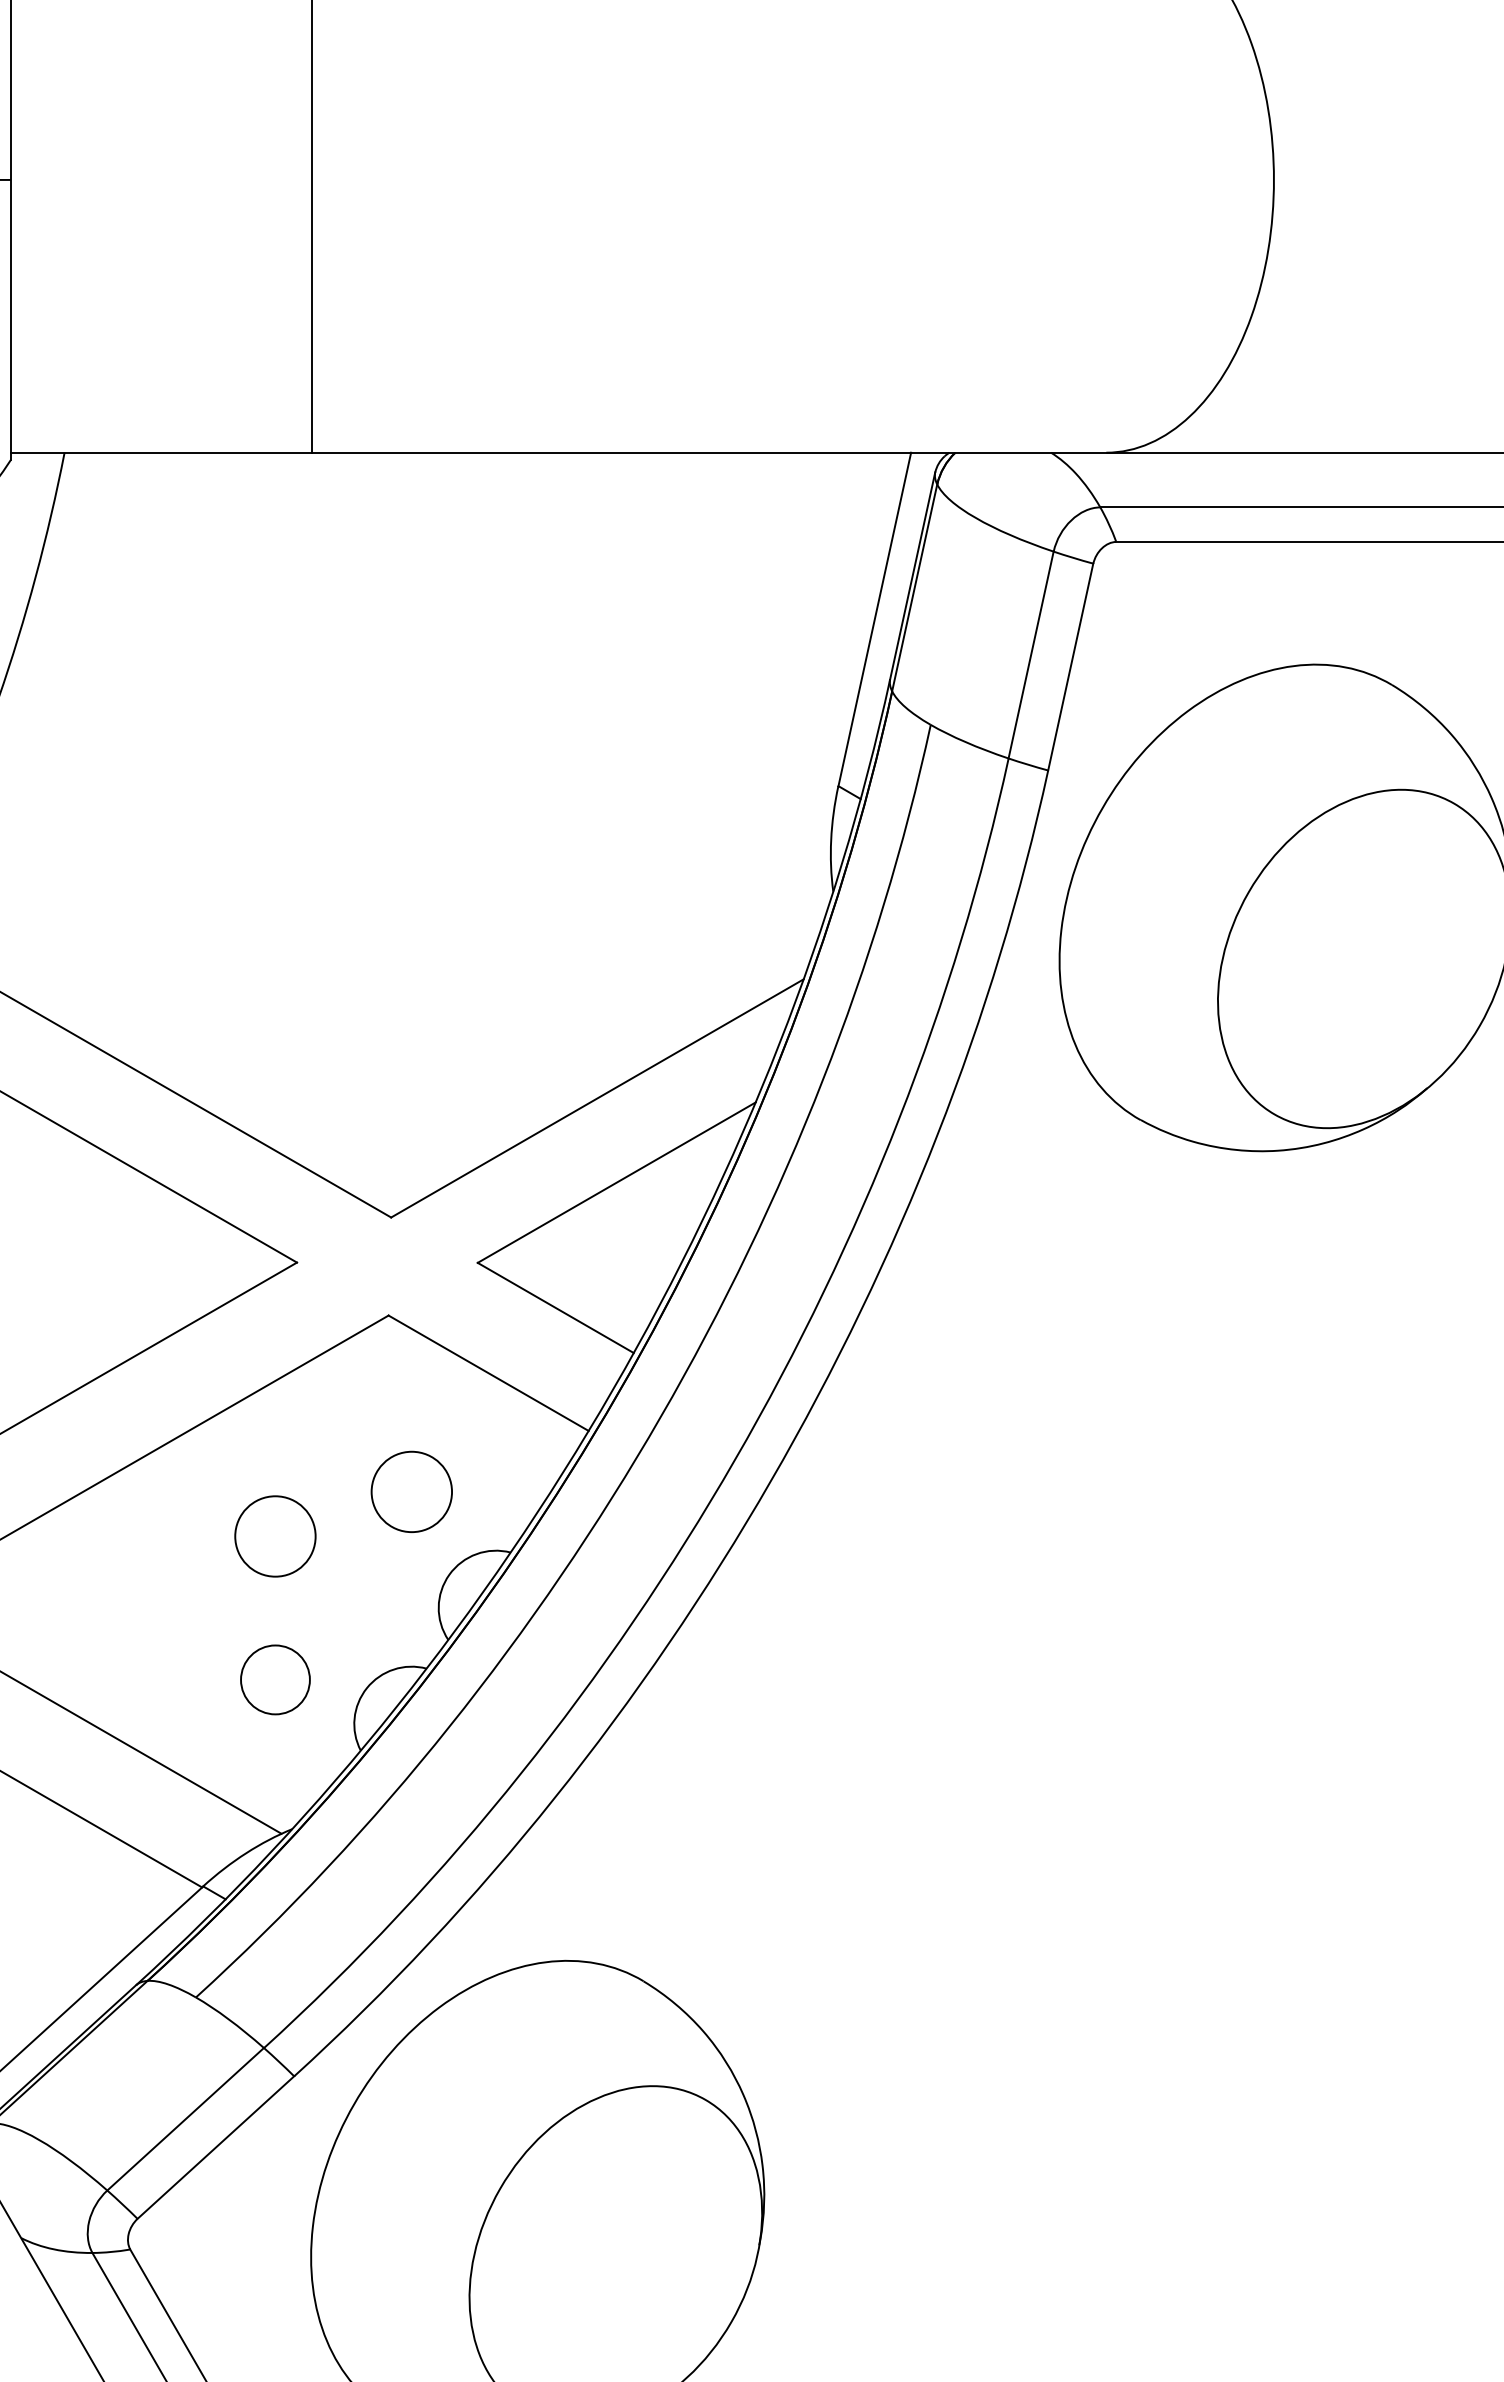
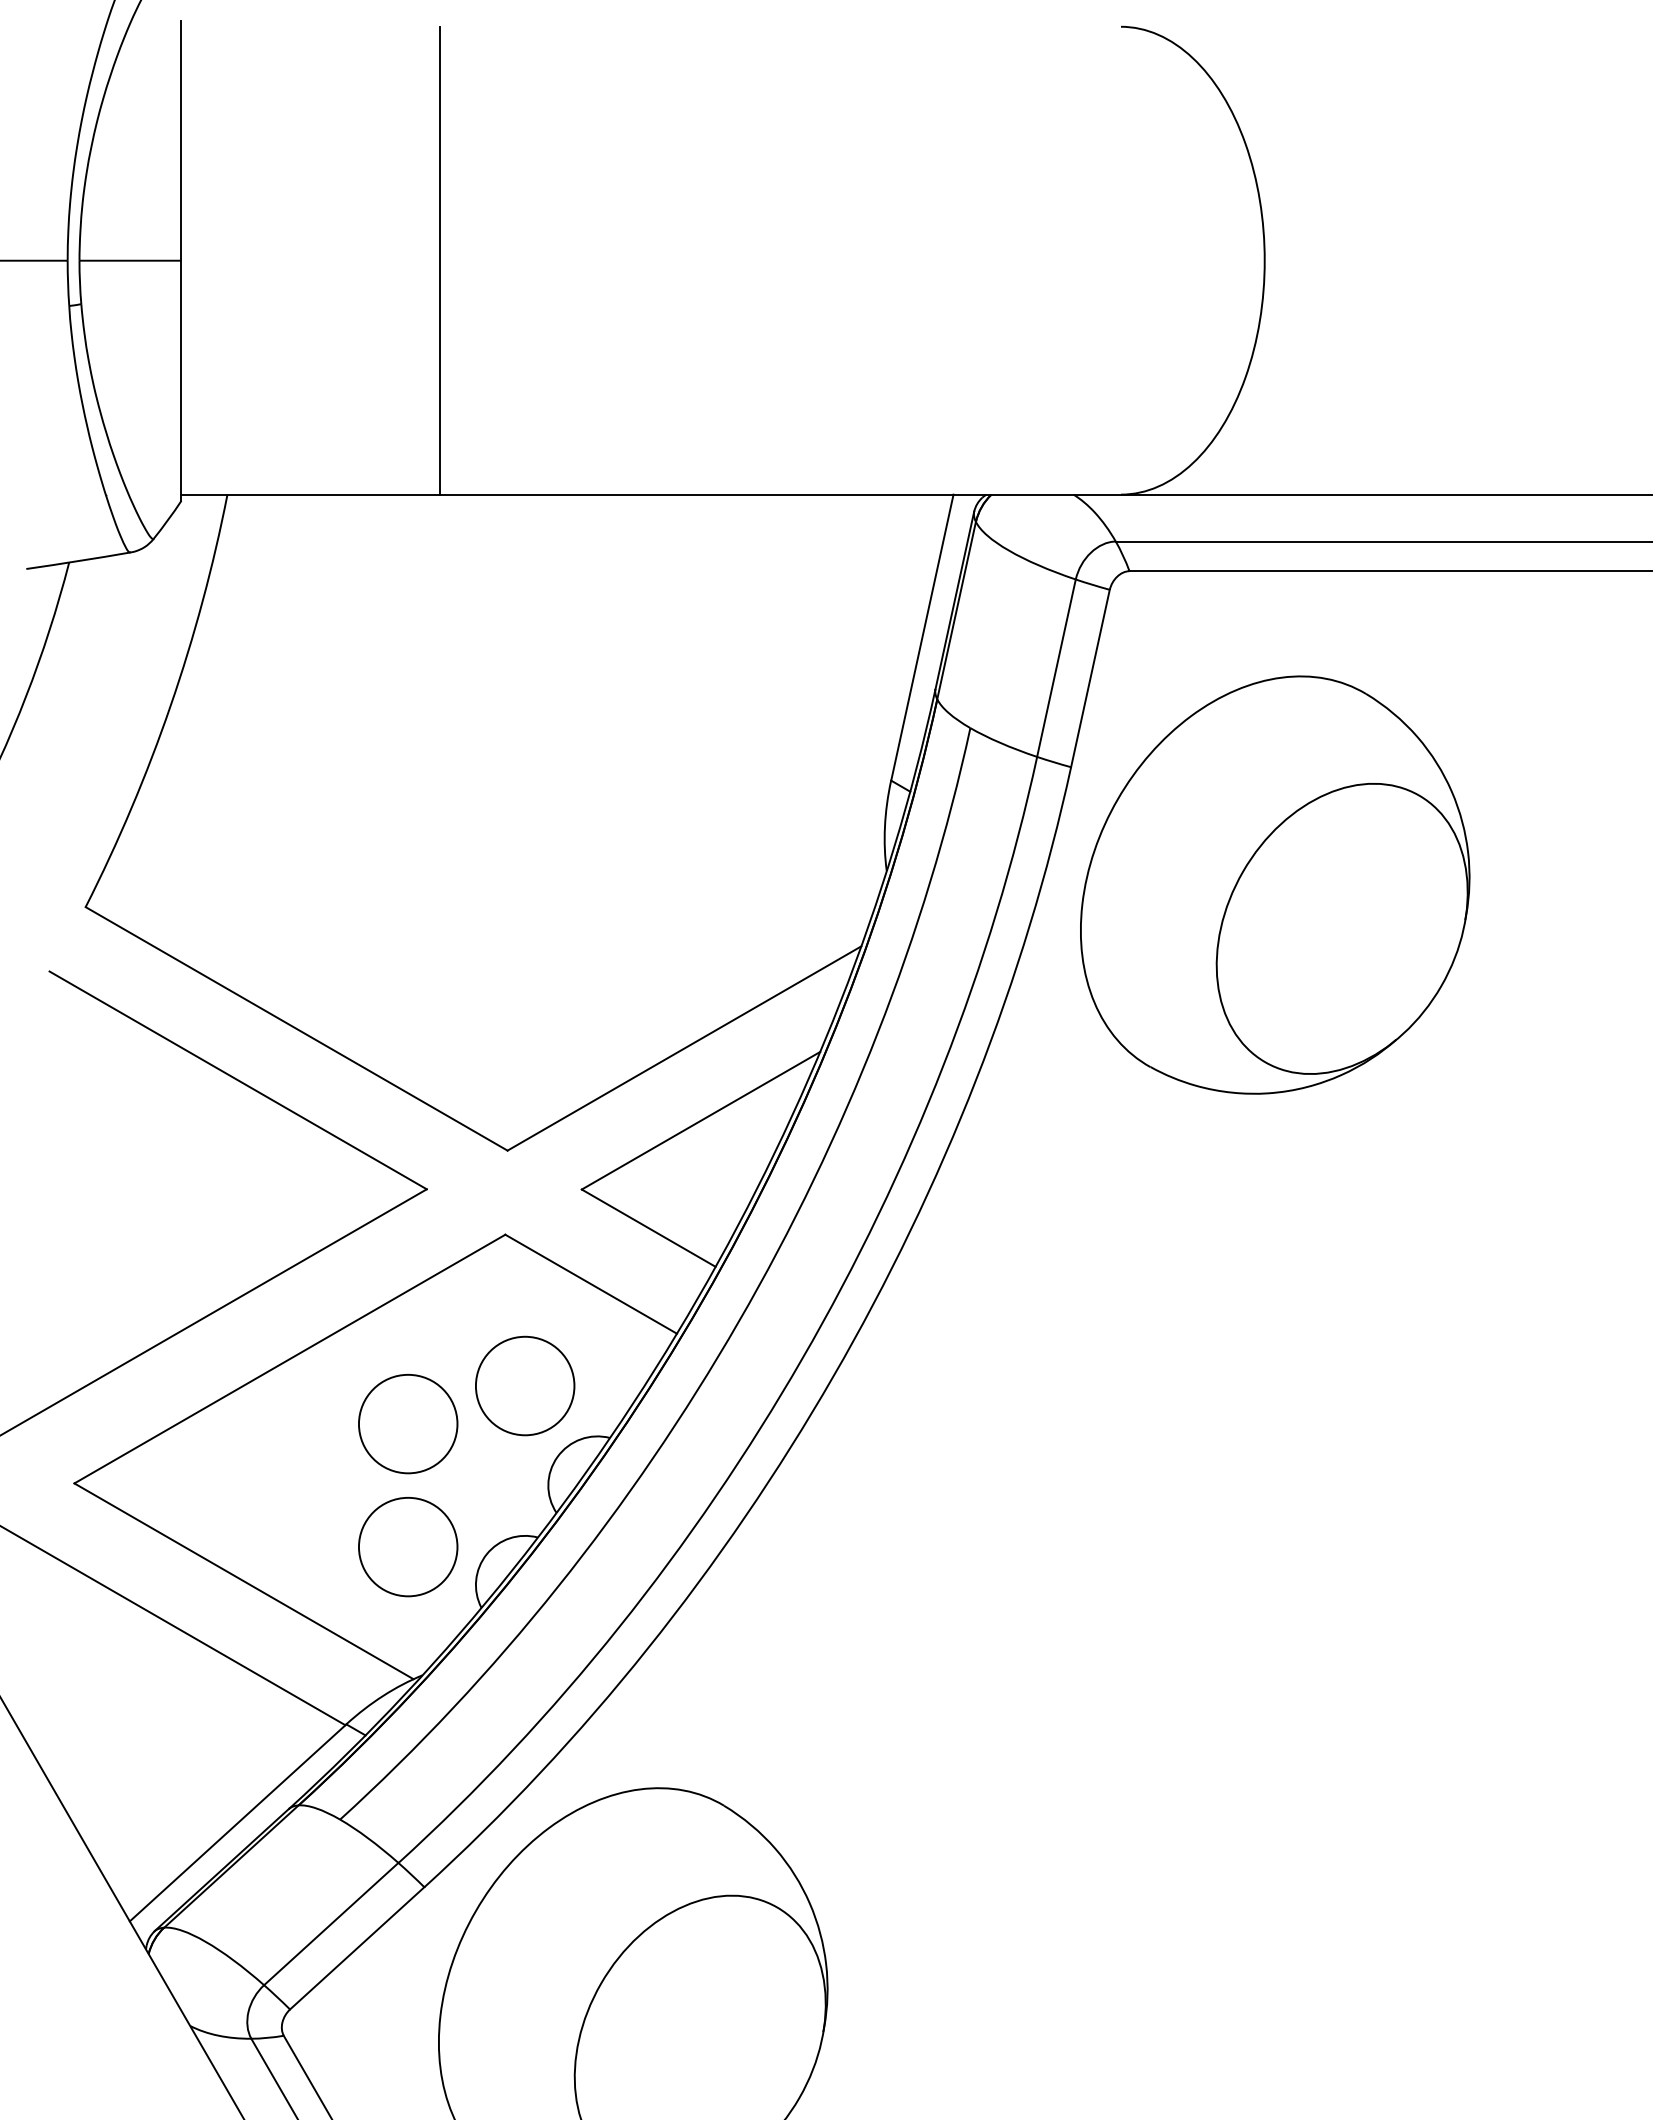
circle: (412, 1491) -> (525, 1385), size x1.43
circle: (275, 1536) -> (408, 1424), size x1.43
circle: (275, 1680) -> (408, 1547), size x1.67

